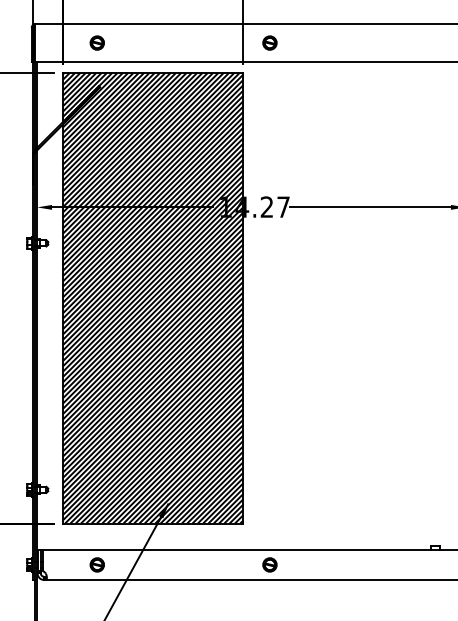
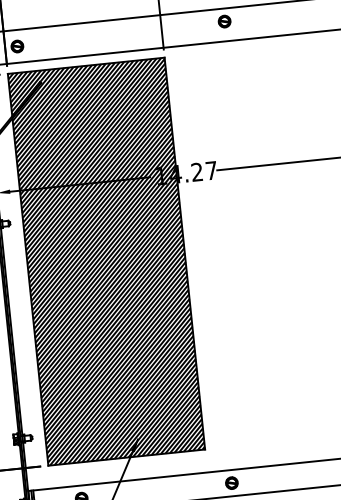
part: (96, 42) -> (16, 46), moved
part: (269, 42) -> (224, 21), moved

